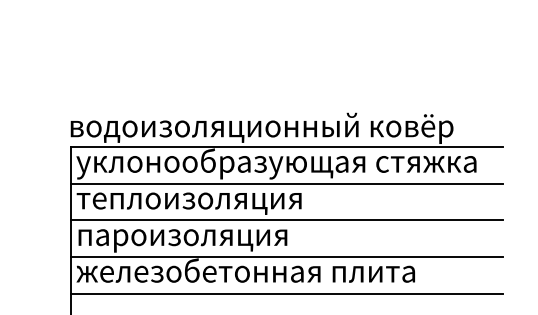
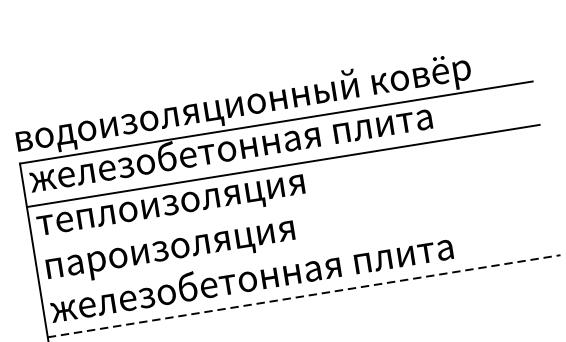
text: (276, 163) -> (267, 143), уклонообразующая стяжка -> железобетонная плита
line: (286, 220) -> (290, 209), removed
line: (286, 256) -> (296, 252), removed
line: (287, 293) -> (305, 296), solid -> dashed

